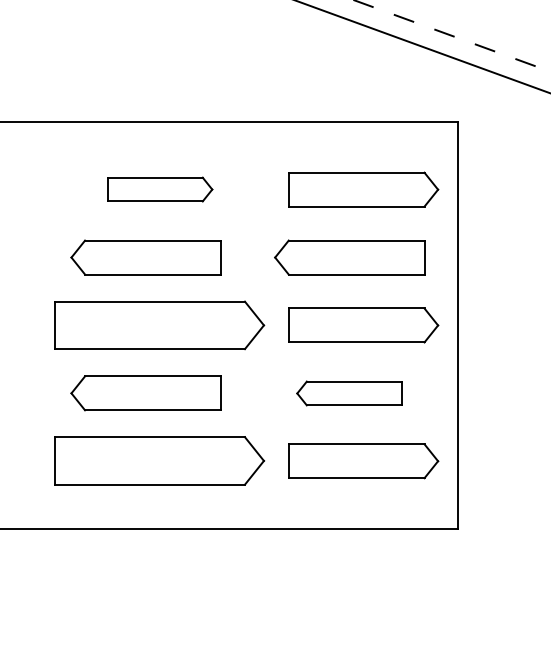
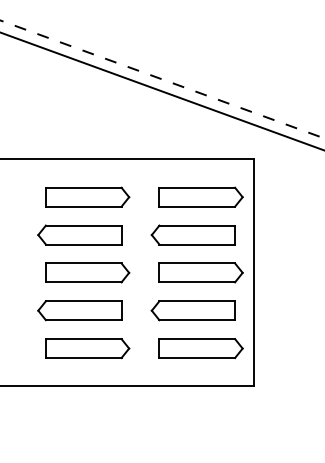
part: (159, 188) -> (87, 196), size x1.43
part: (159, 324) -> (87, 272), size x0.71
part: (348, 392) -> (192, 310), size x1.43
part: (159, 461) -> (87, 348), size x0.71

